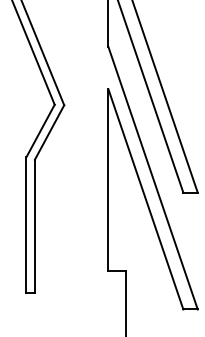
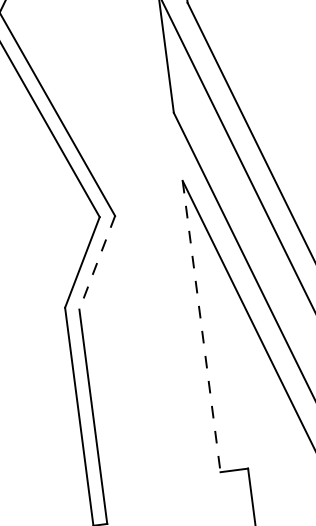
line: (49, 132) -> (97, 262), solid -> dashed
line: (108, 179) -> (201, 325), solid -> dashed

